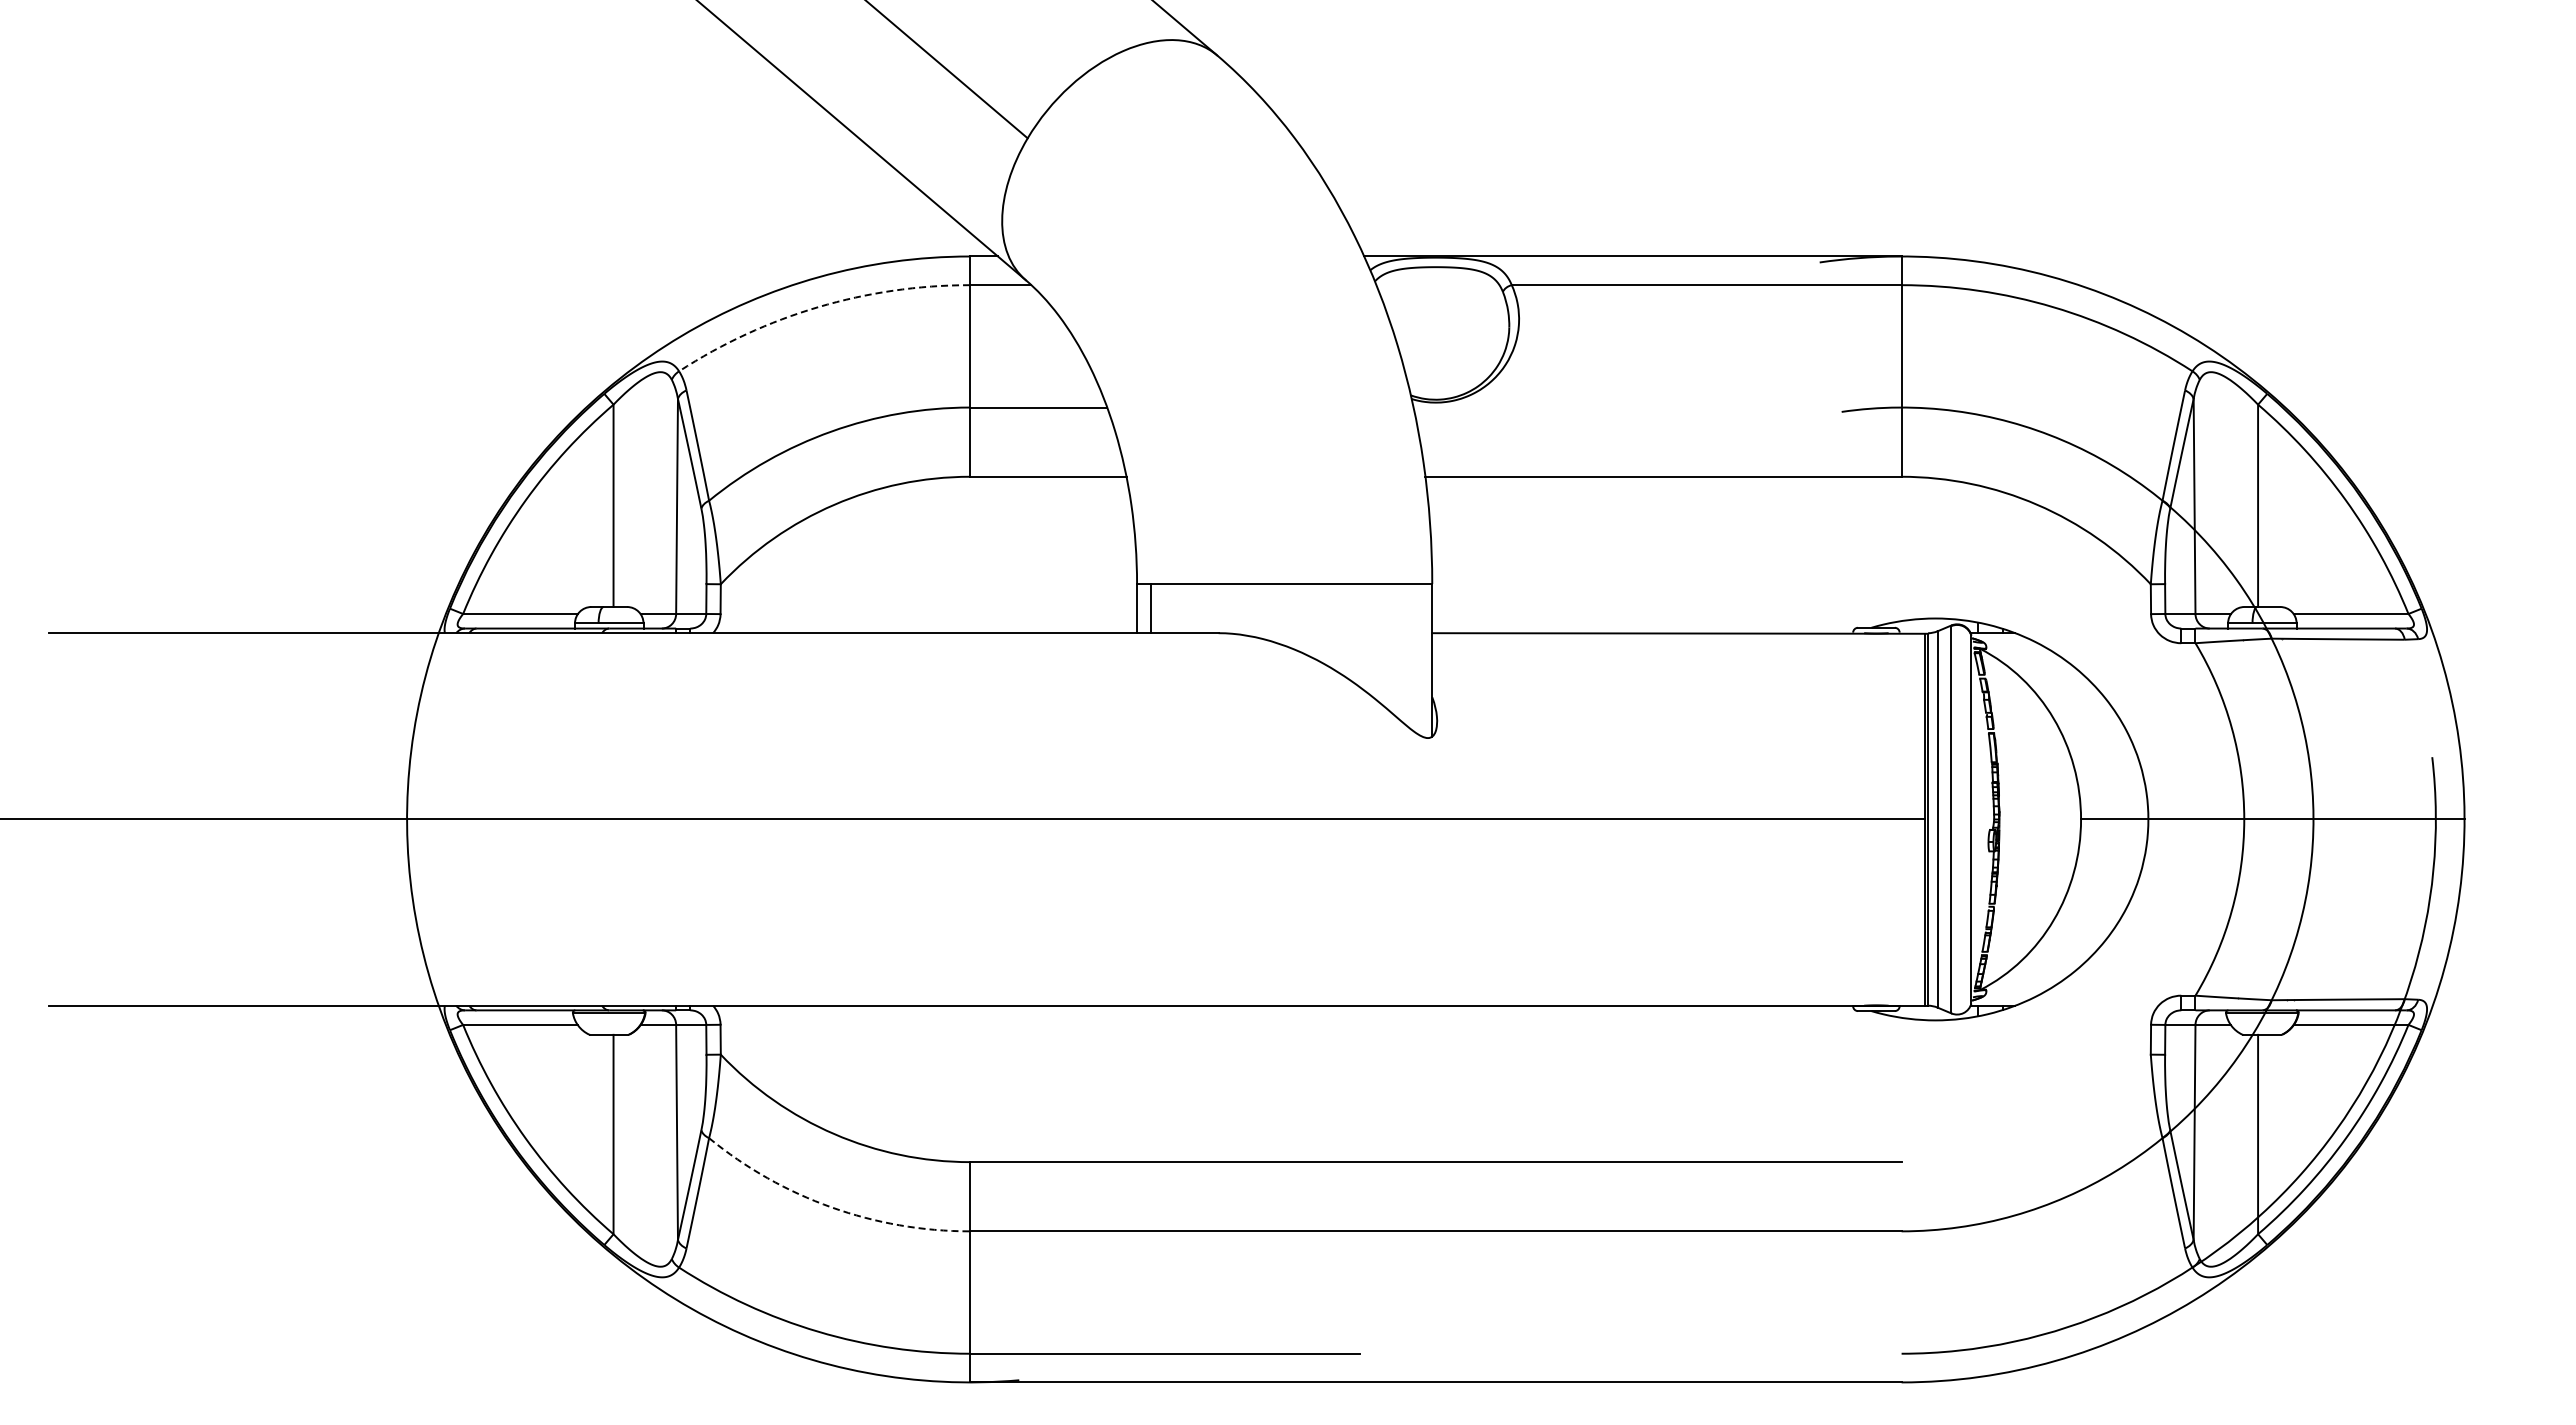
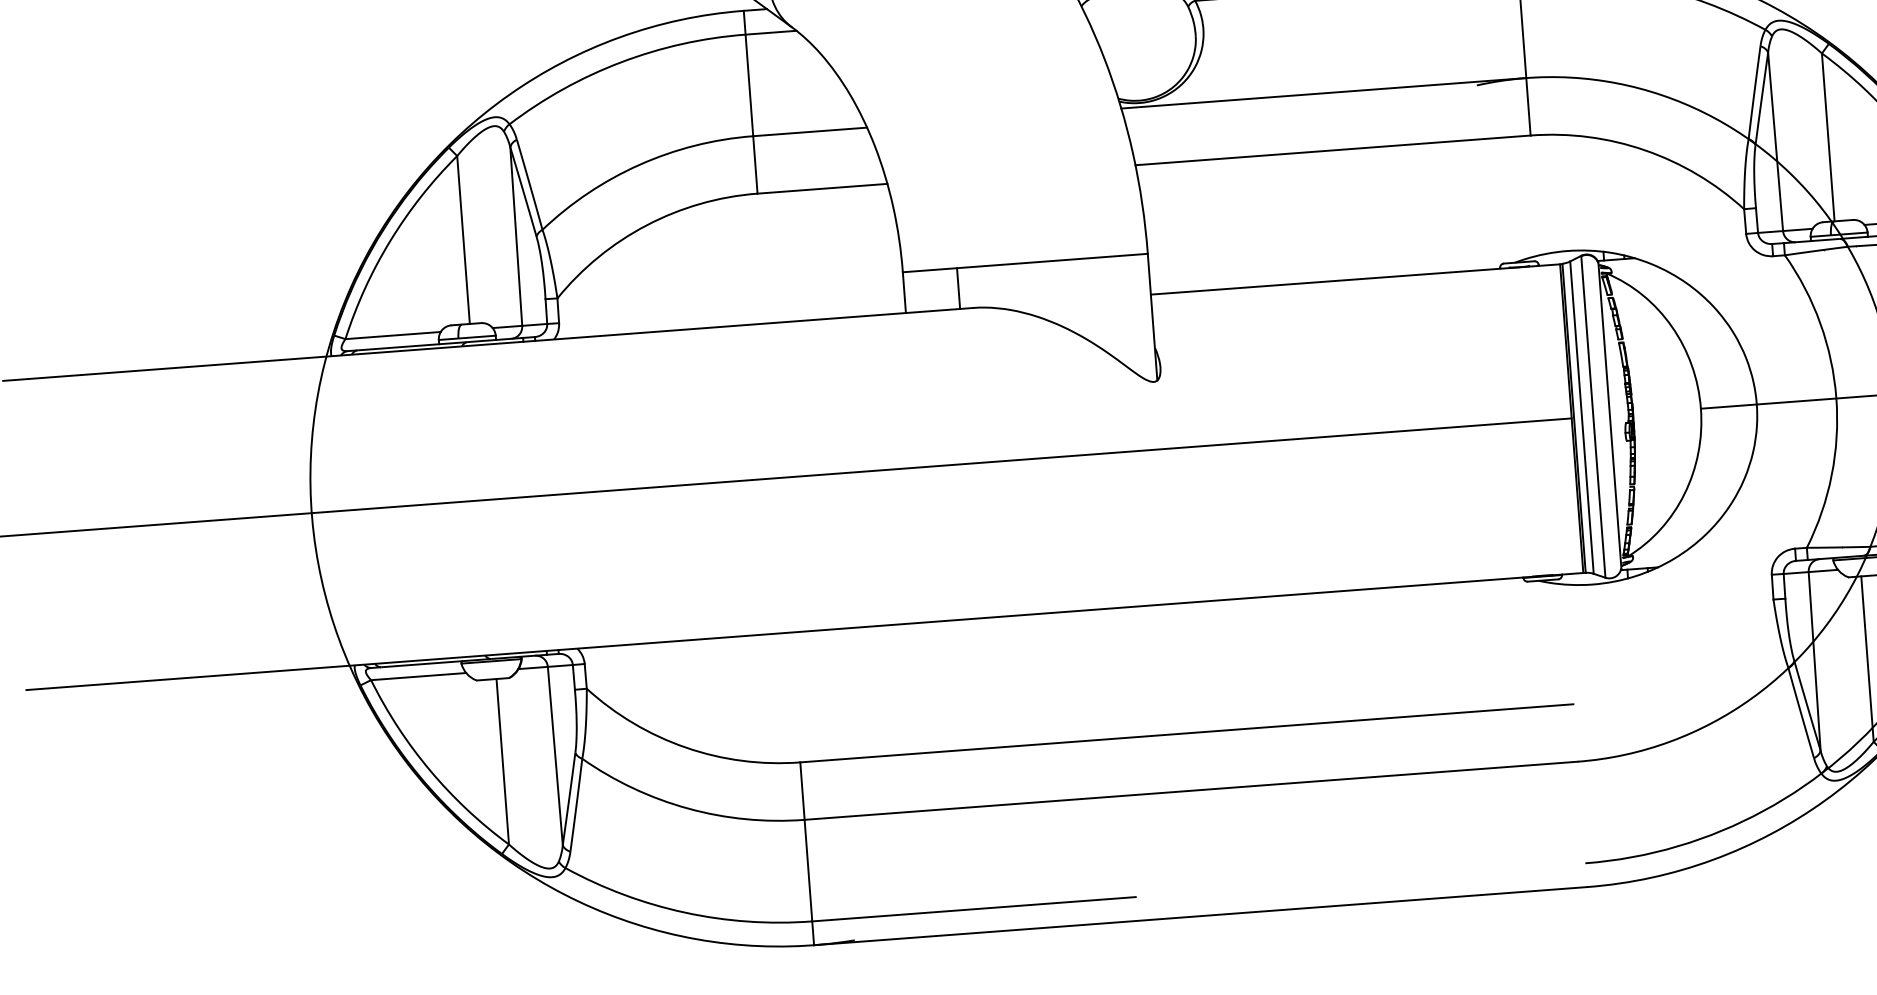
arc: (818, 307) -> (621, 62), dashed -> solid
line: (1657, 407) -> (1323, 93), added
line: (1151, 608) -> (958, 288), moved
arc: (831, 1207) -> (688, 808), dashed -> solid

